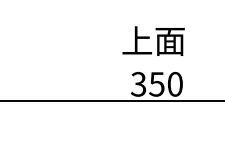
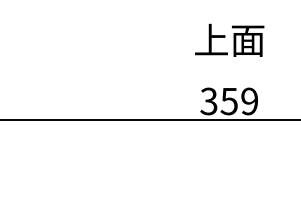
text: (153, 40) -> (229, 39), moved
text: (175, 84) -> (249, 101), 350 -> 359

